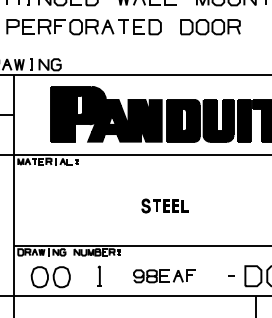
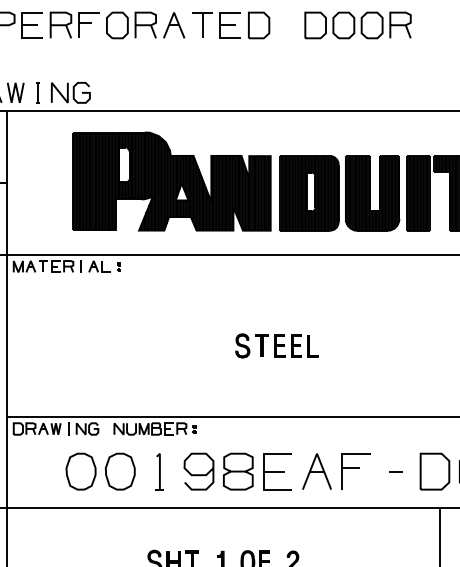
part: (164, 276) -> (275, 472), size x1.67
part: (50, 277) -> (100, 472), moved

